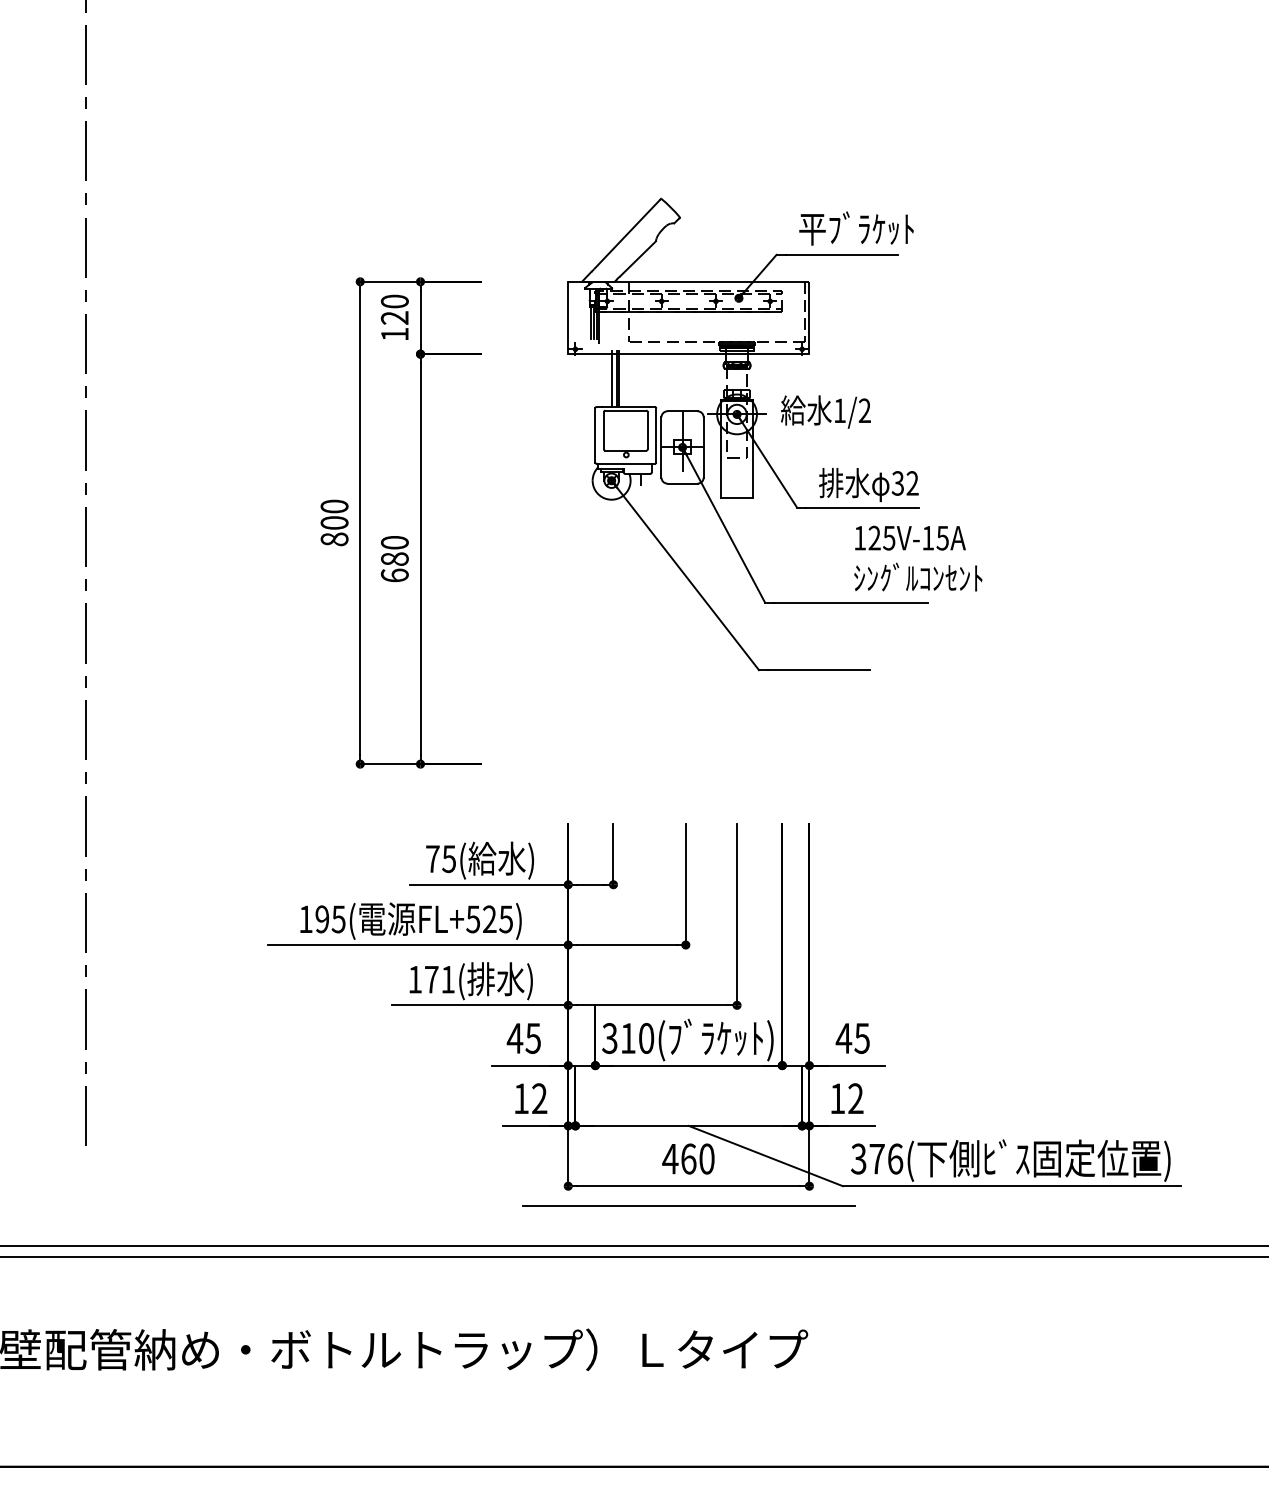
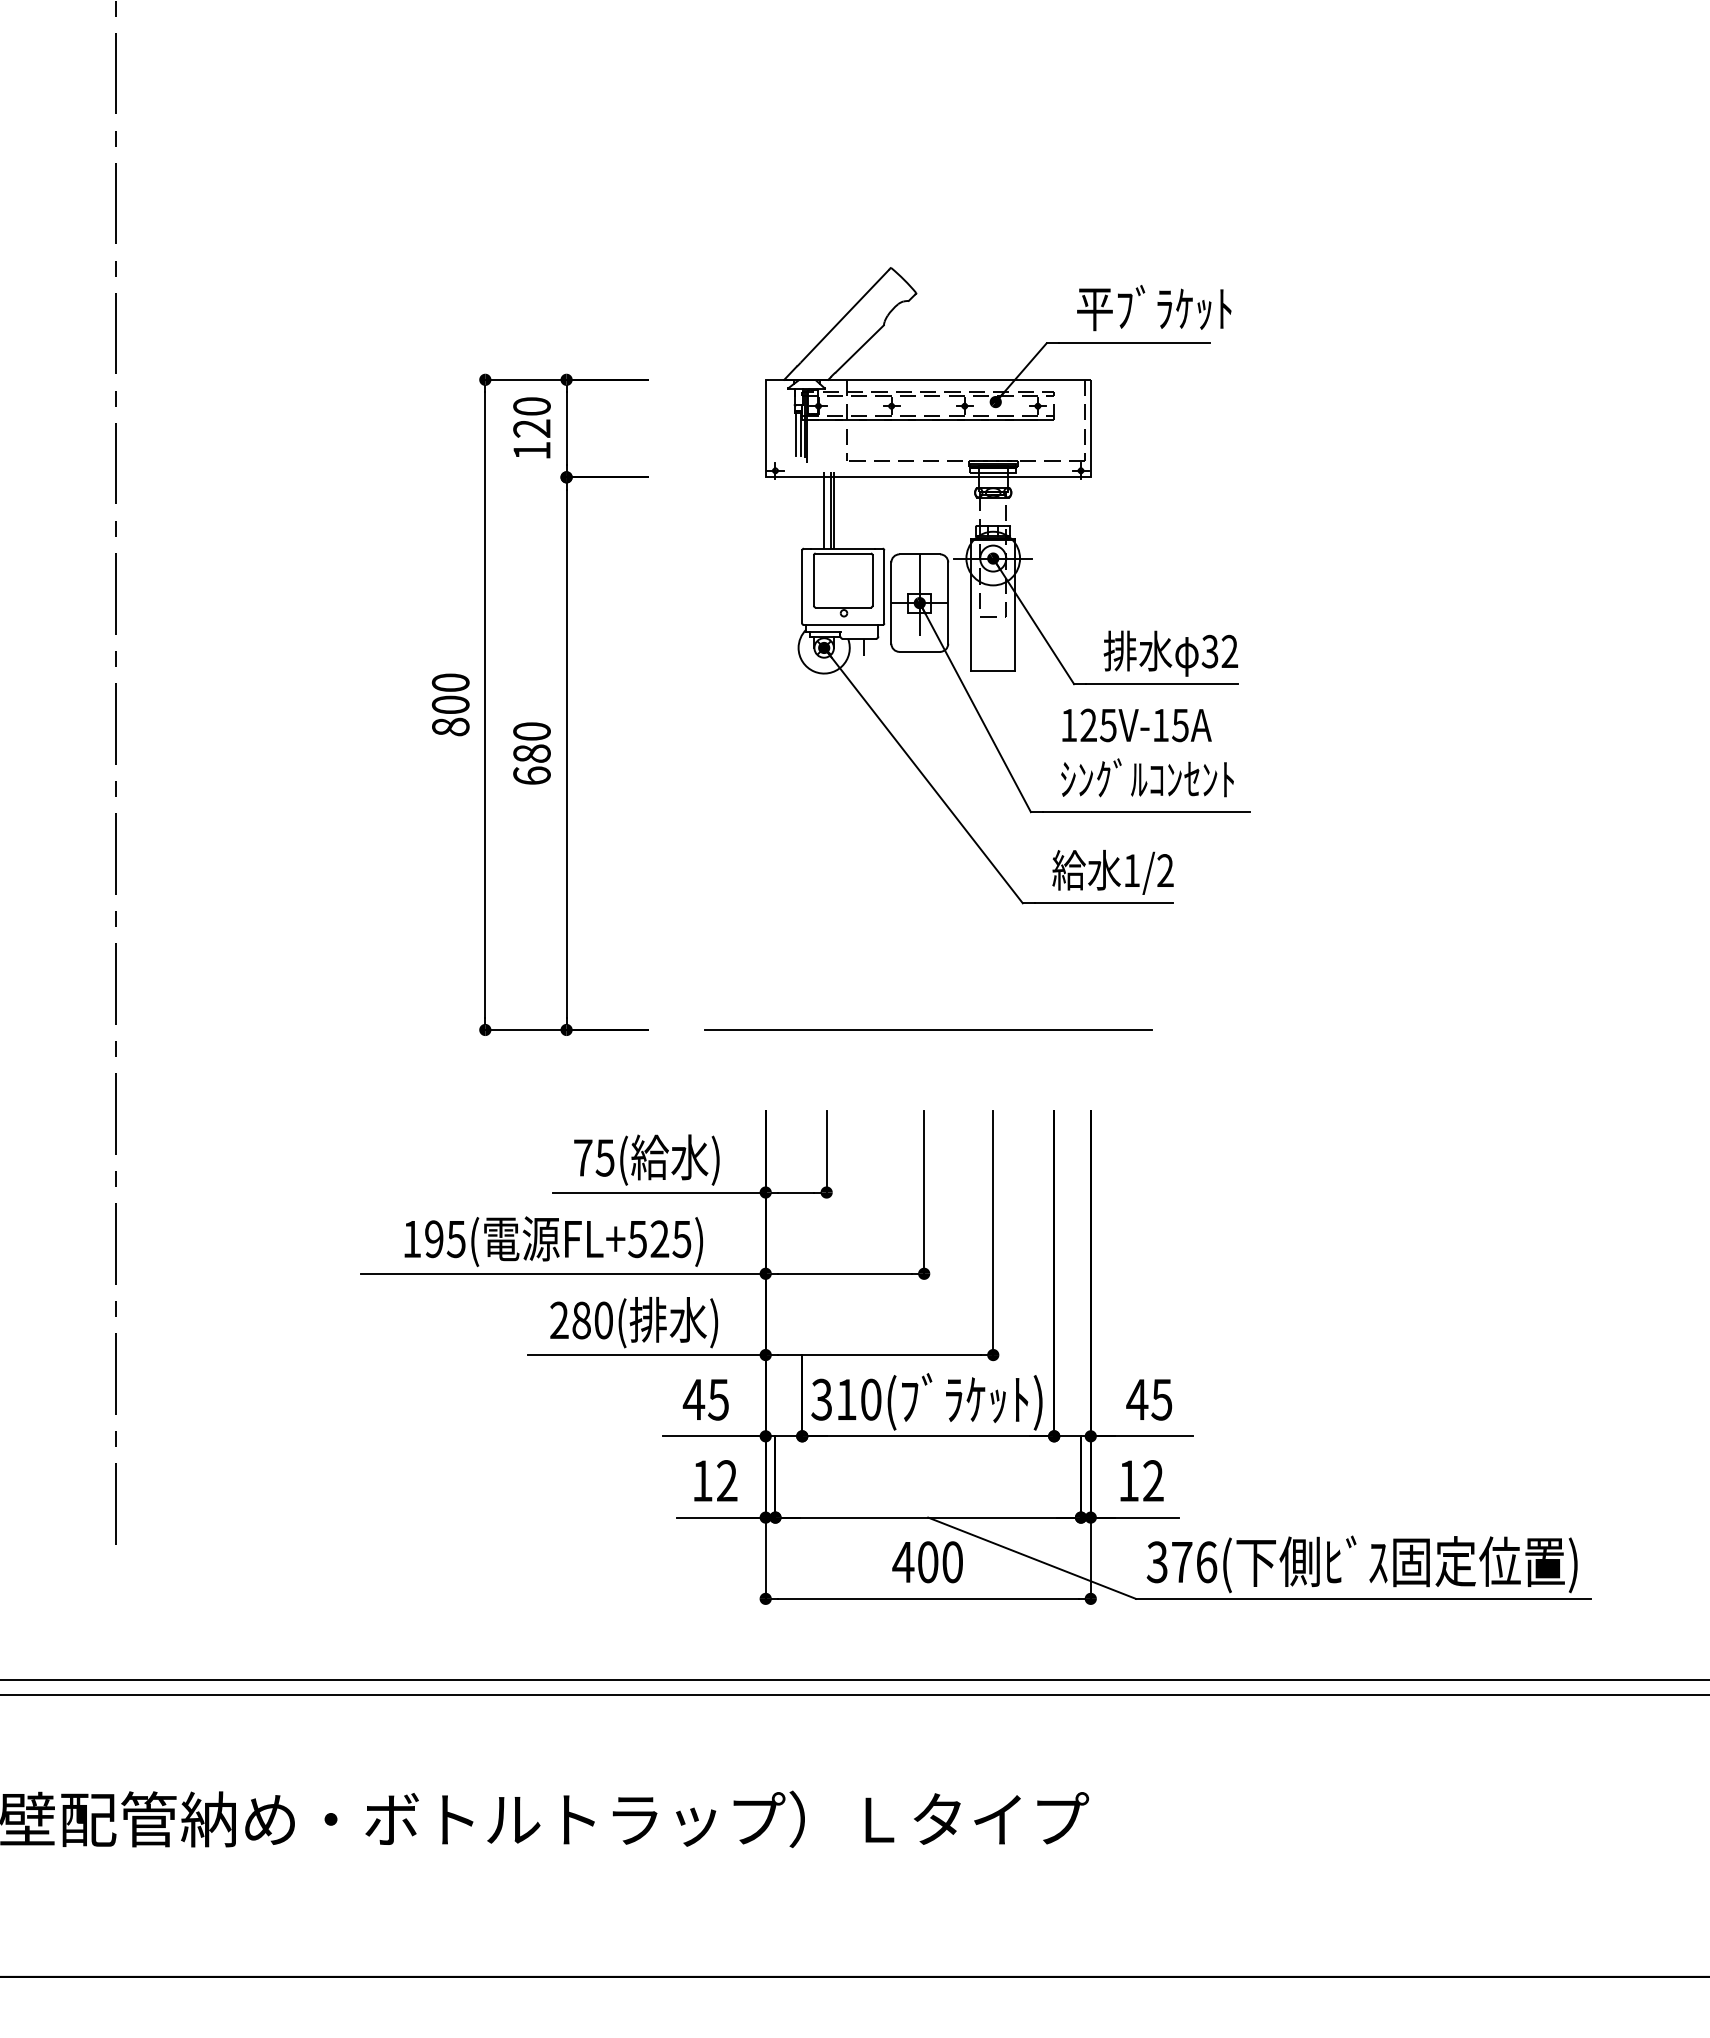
text: (825, 411) -> (1112, 871), moved
text: (918, 558) -> (1147, 752), moved
text: (431, 979) -> (581, 1320), 171( -> 280(
text: (689, 1159) -> (928, 1562), 460 -> 400
line: (689, 1205) -> (928, 1029), moved

